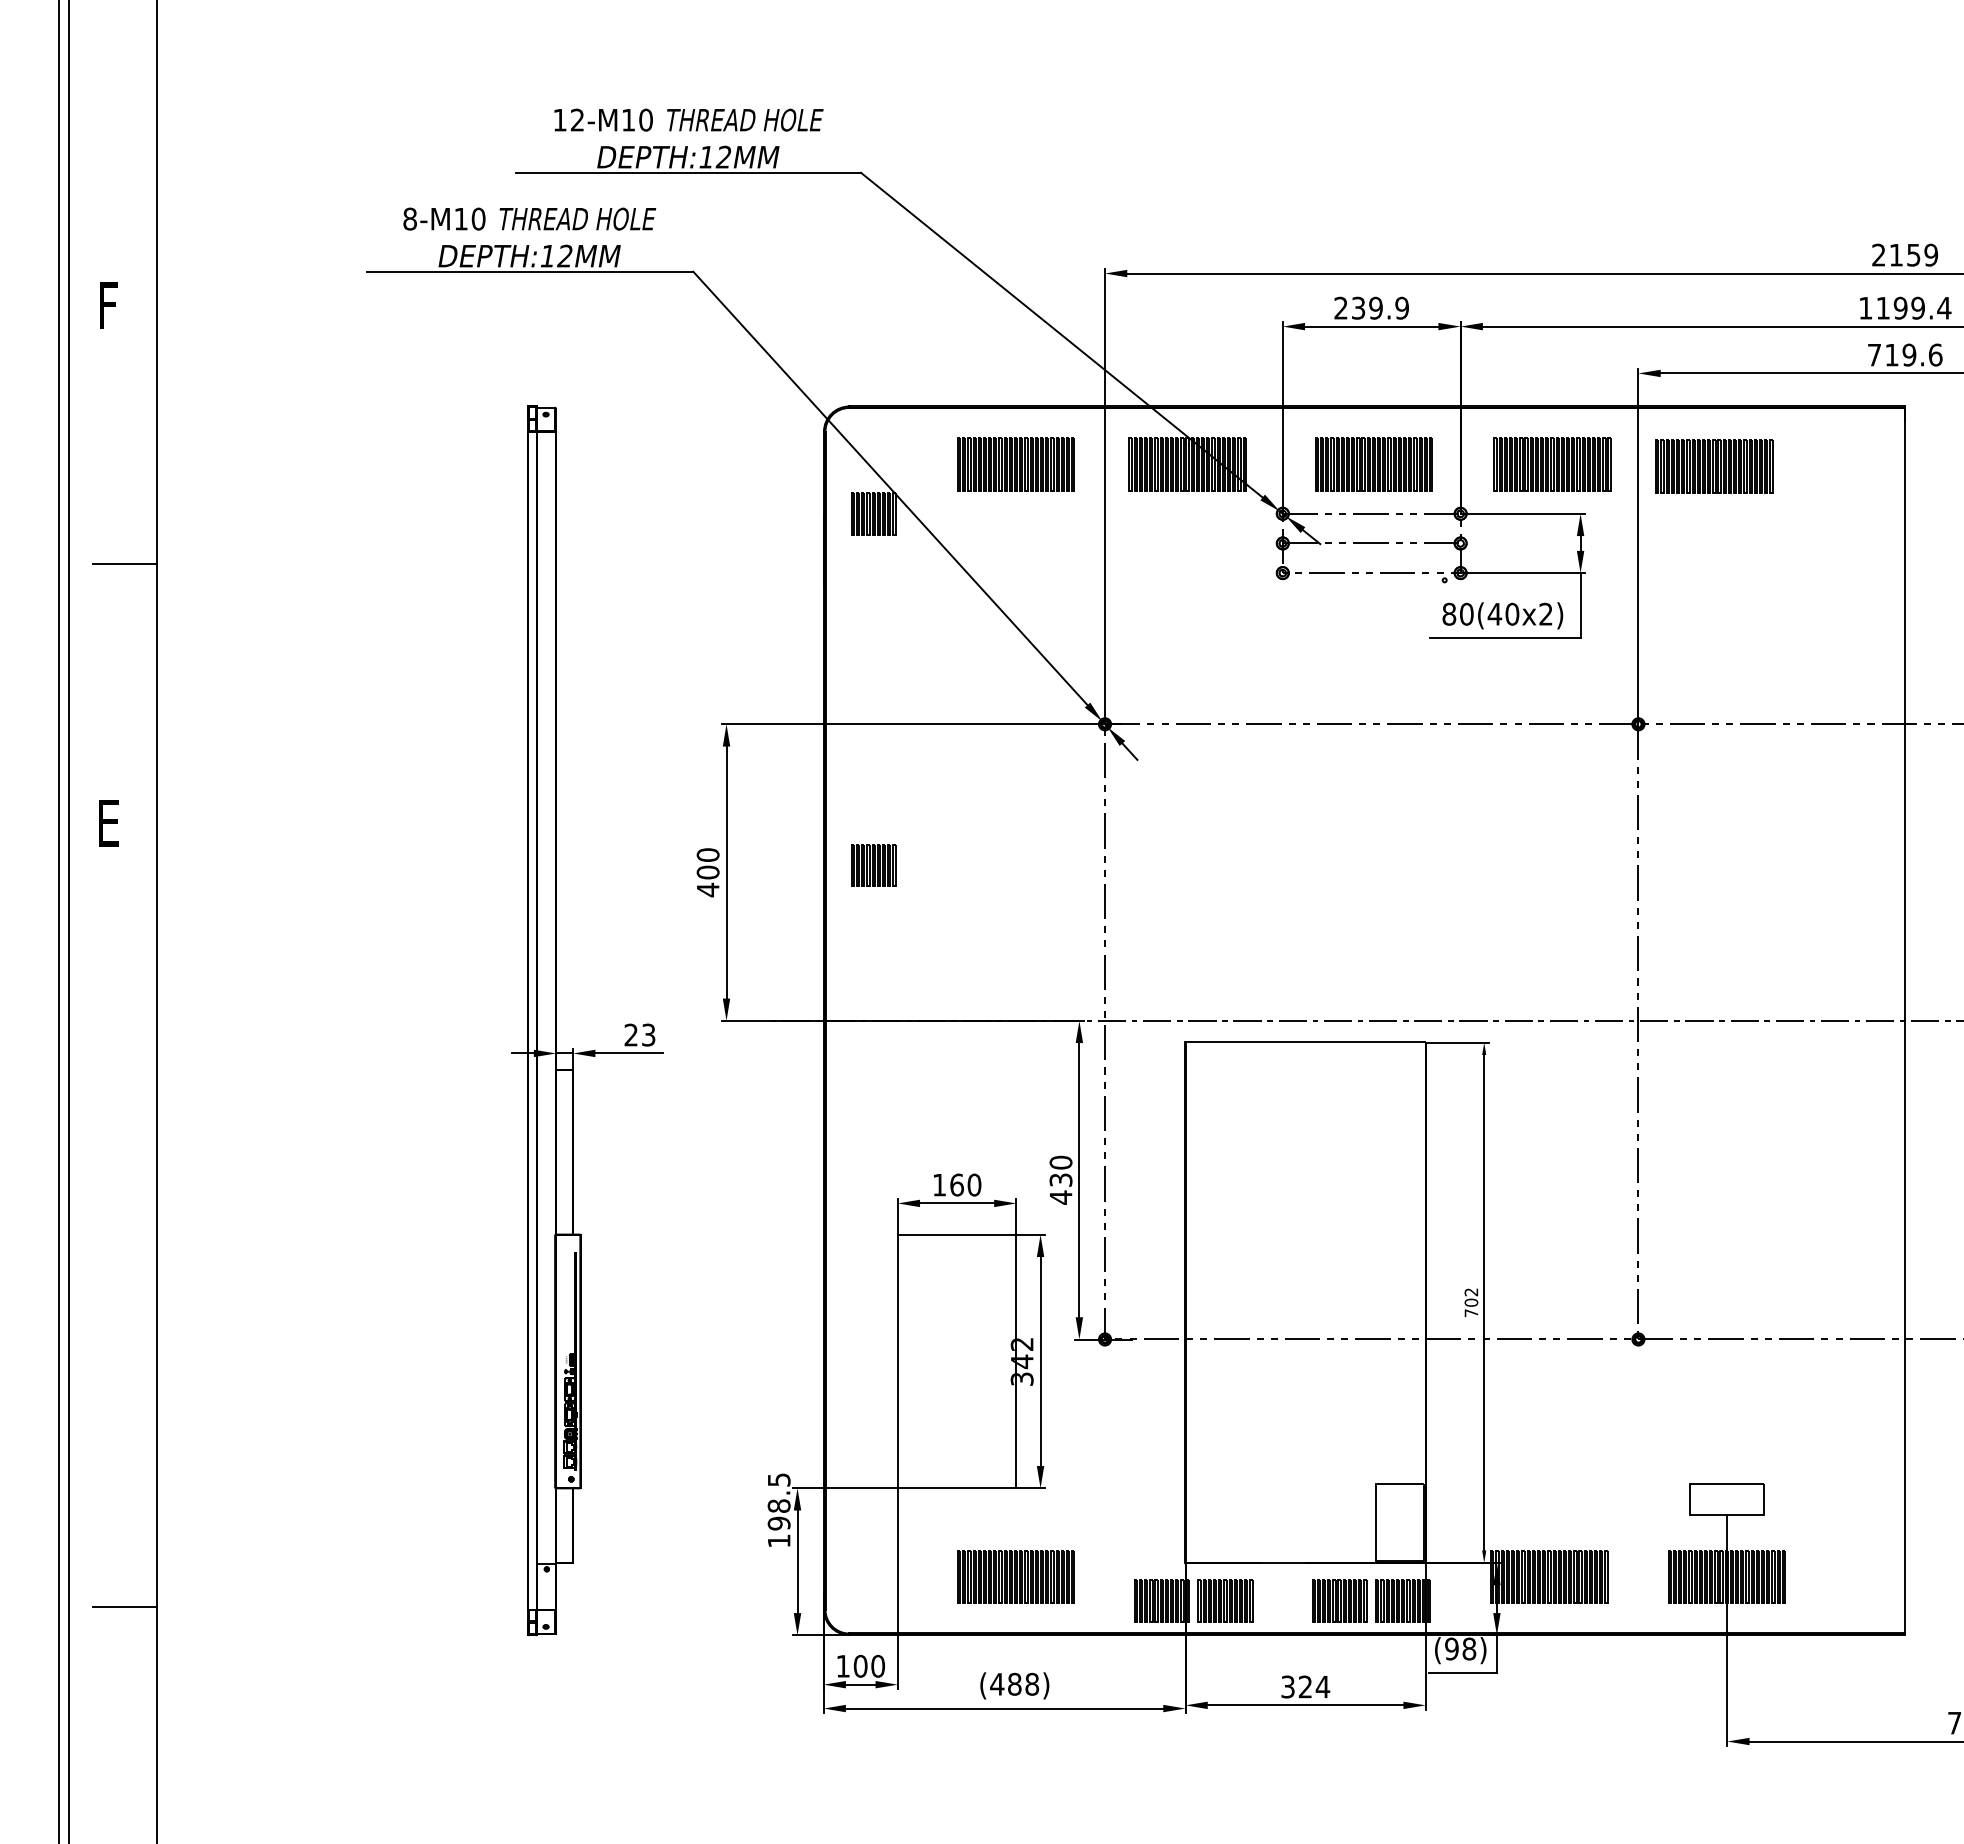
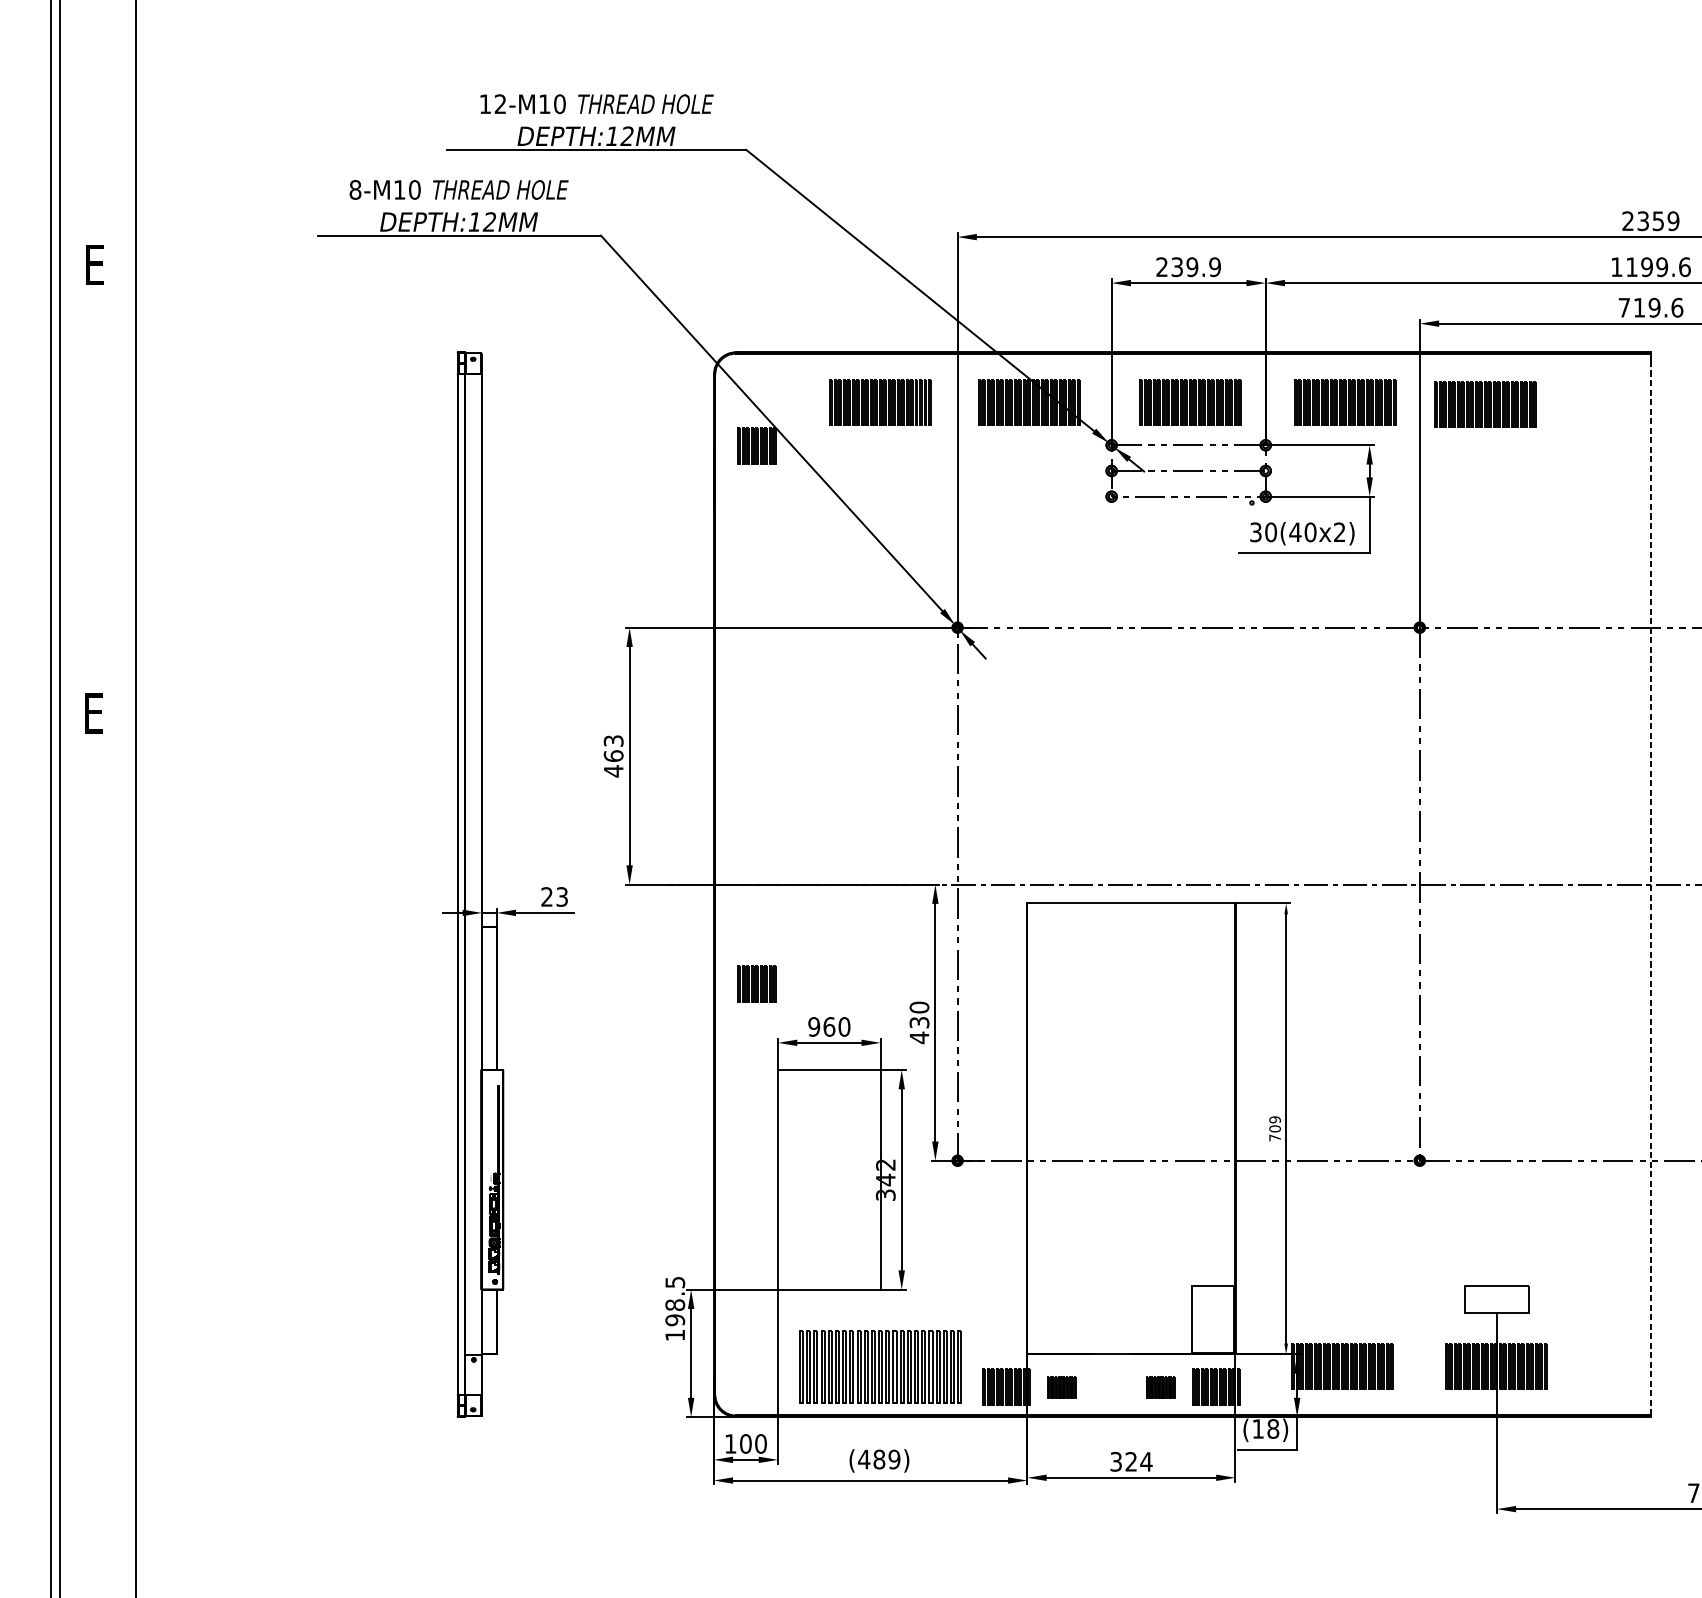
text: (1895, 254) -> (1642, 220), 2159 -> 2359
text: (111, 305) -> (96, 264), F -> E
text: (1944, 307) -> (1685, 266), 1199.4 -> 1199.6
line: (124, 563) -> (107, 488), removed
text: (1449, 613) -> (1256, 531), 80(40x2) -> 30(40x2)
text: (707, 863) -> (613, 748), 400 -> 463
part: (873, 865) -> (756, 983), moved
line: (1904, 1020) -> (1650, 884), solid -> dashed
text: (939, 1184) -> (814, 1026), 160 -> 960
text: (1471, 1292) -> (1275, 1120), 702 -> 709
part: (1015, 1576) -> (880, 1366), size x1.6
part: (1225, 1600) -> (1061, 1386), size x0.6
part: (1339, 1600) -> (1160, 1386), size x0.6
line: (124, 1606) -> (107, 1392), removed
text: (1451, 1648) -> (1257, 1428), (98) -> (18)
text: (1032, 1684) -> (894, 1459), (488) -> (489)

